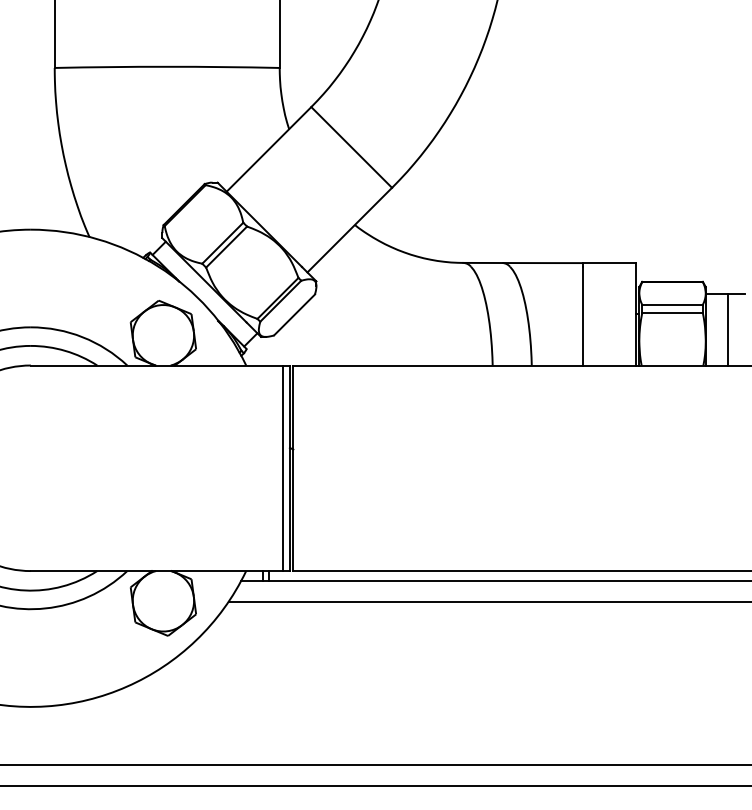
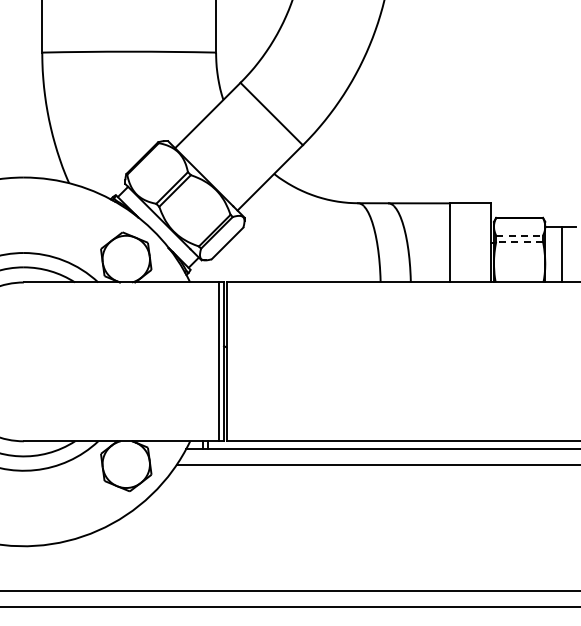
line: (673, 304) -> (520, 235), solid -> dashed
line: (672, 312) -> (519, 241), solid -> dashed

